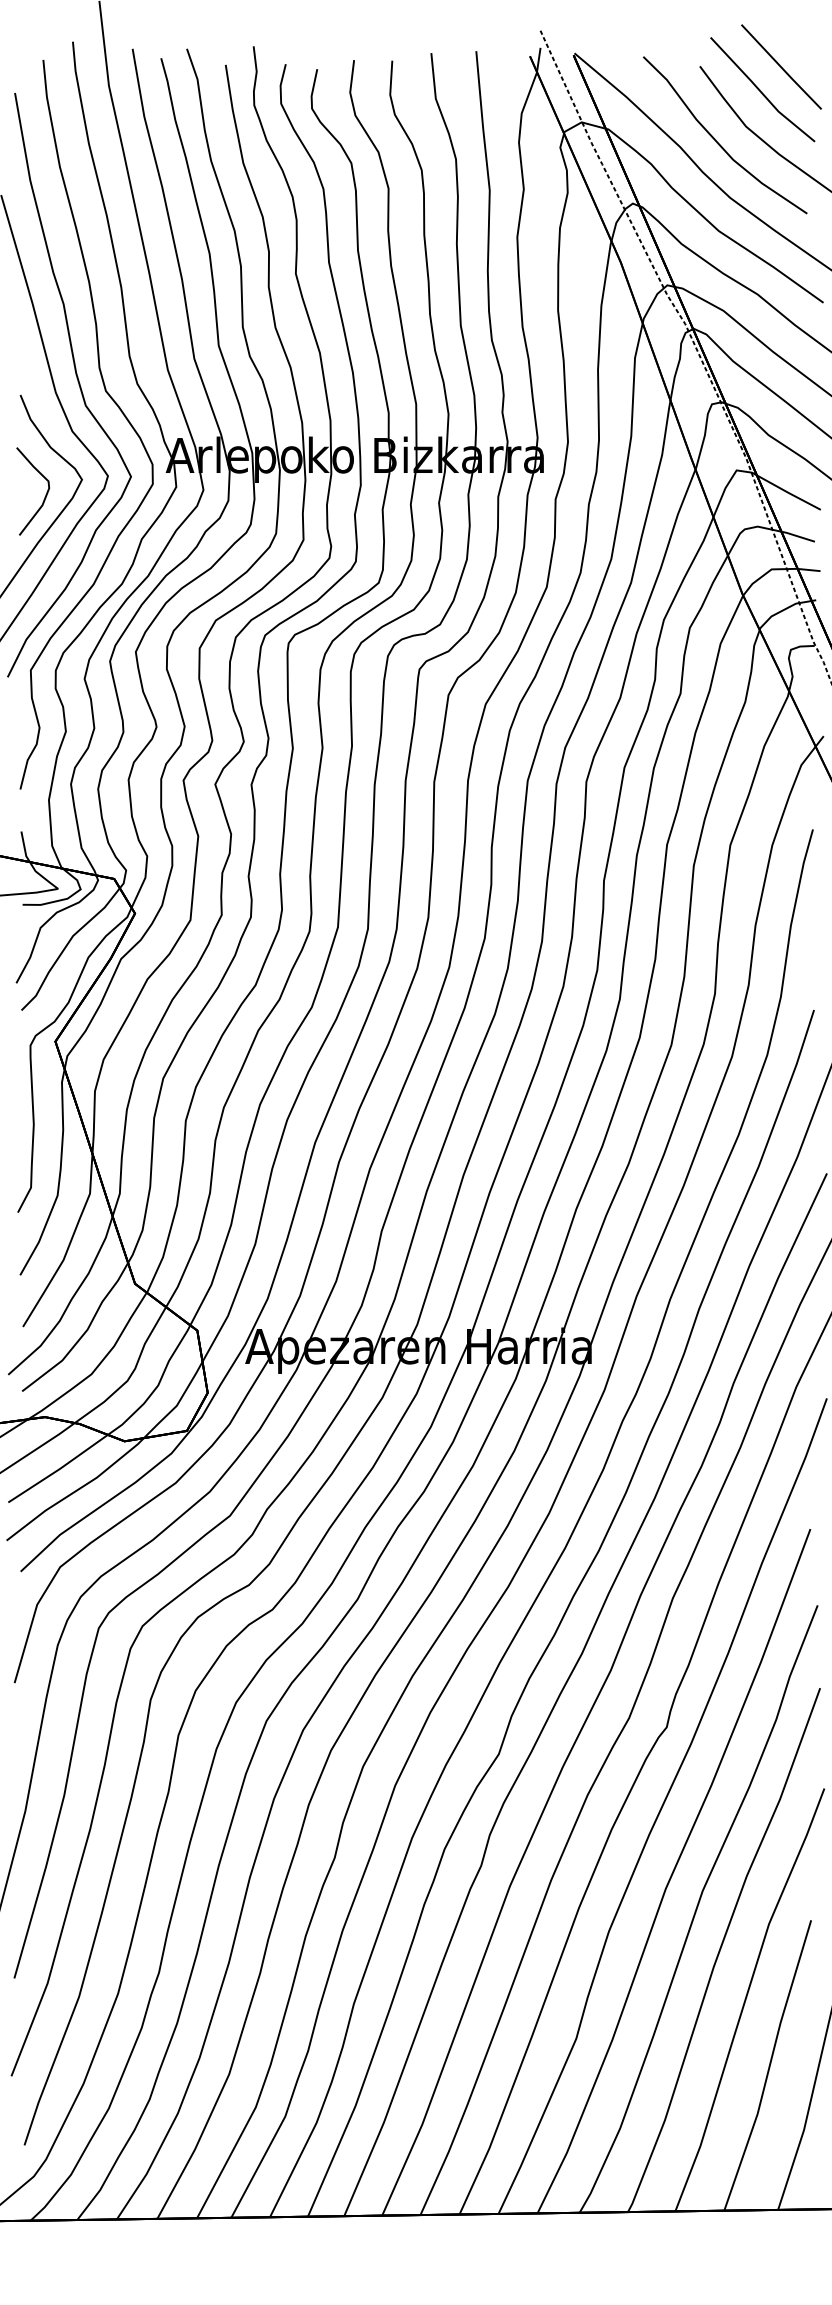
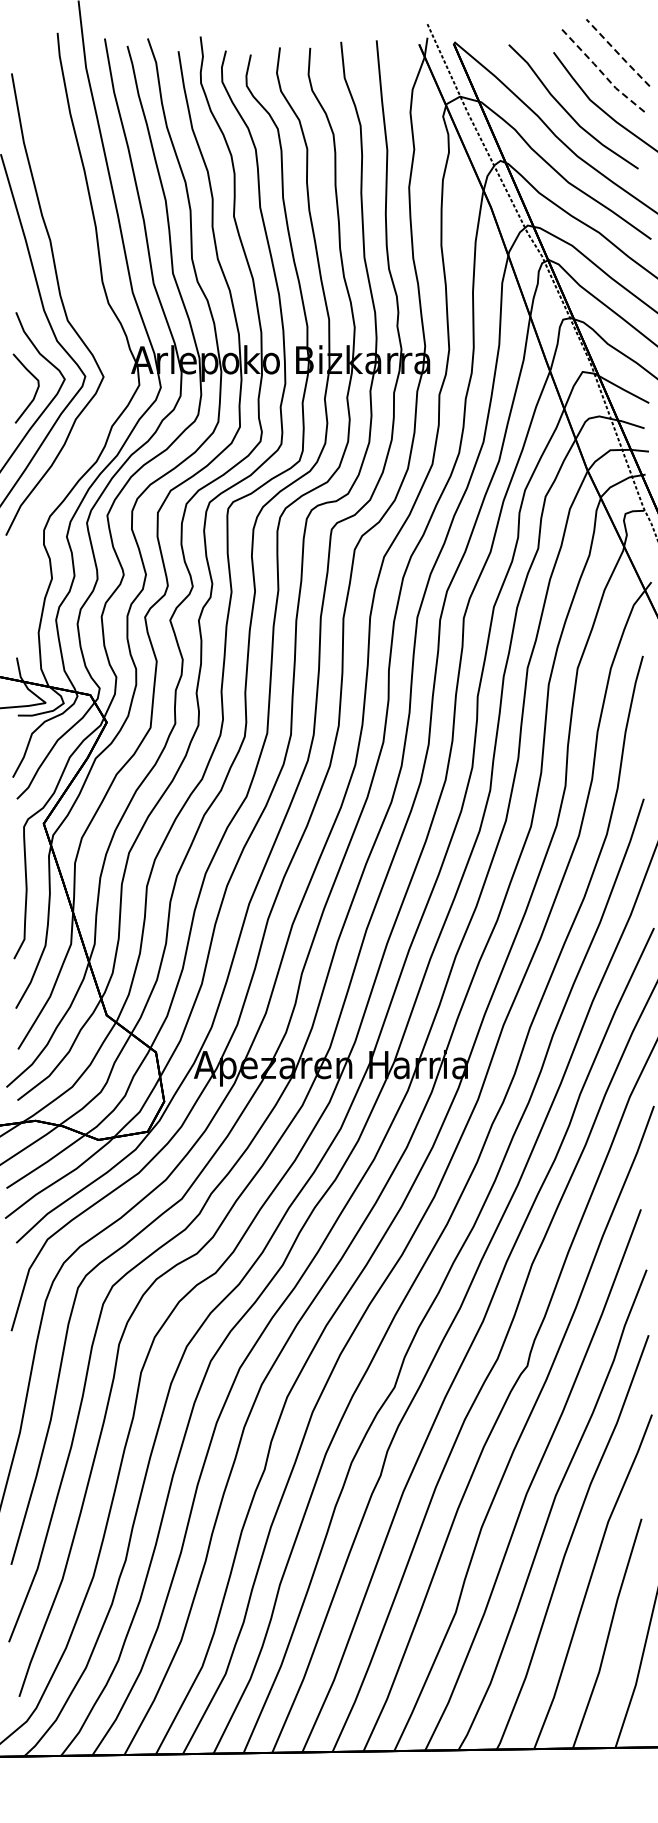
line: (781, 67) -> (618, 53), solid -> dashed
line: (761, 91) -> (602, 72), solid -> dashed
curve: (114, 404) -> (90, 319), removed

